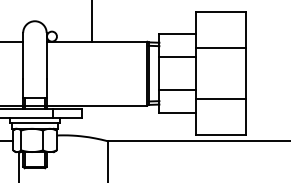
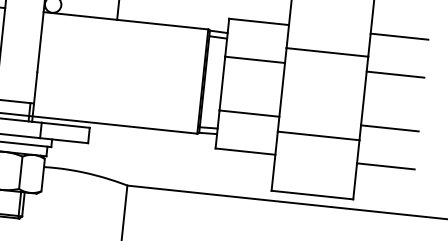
line: (263, 34) -> (399, 37), added
line: (263, 57) -> (395, 75), added
line: (263, 90) -> (389, 129), added
line: (263, 113) -> (385, 166), added

